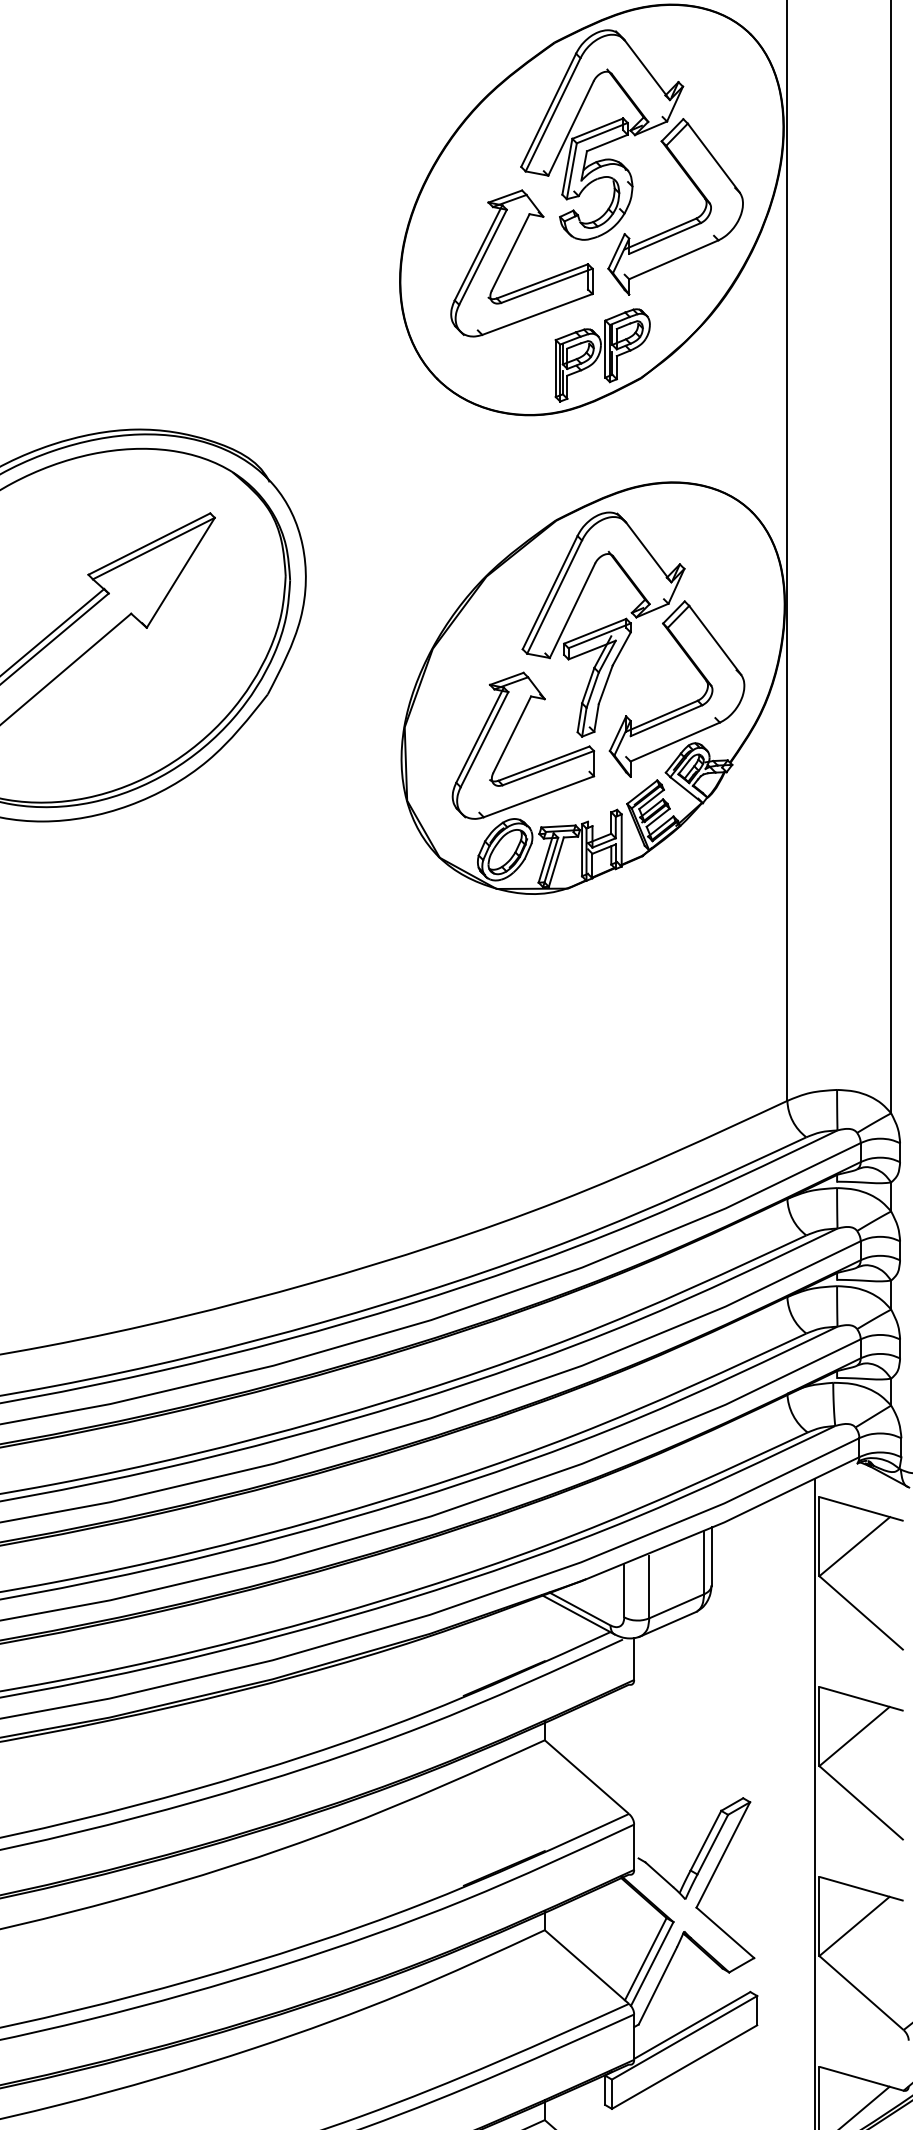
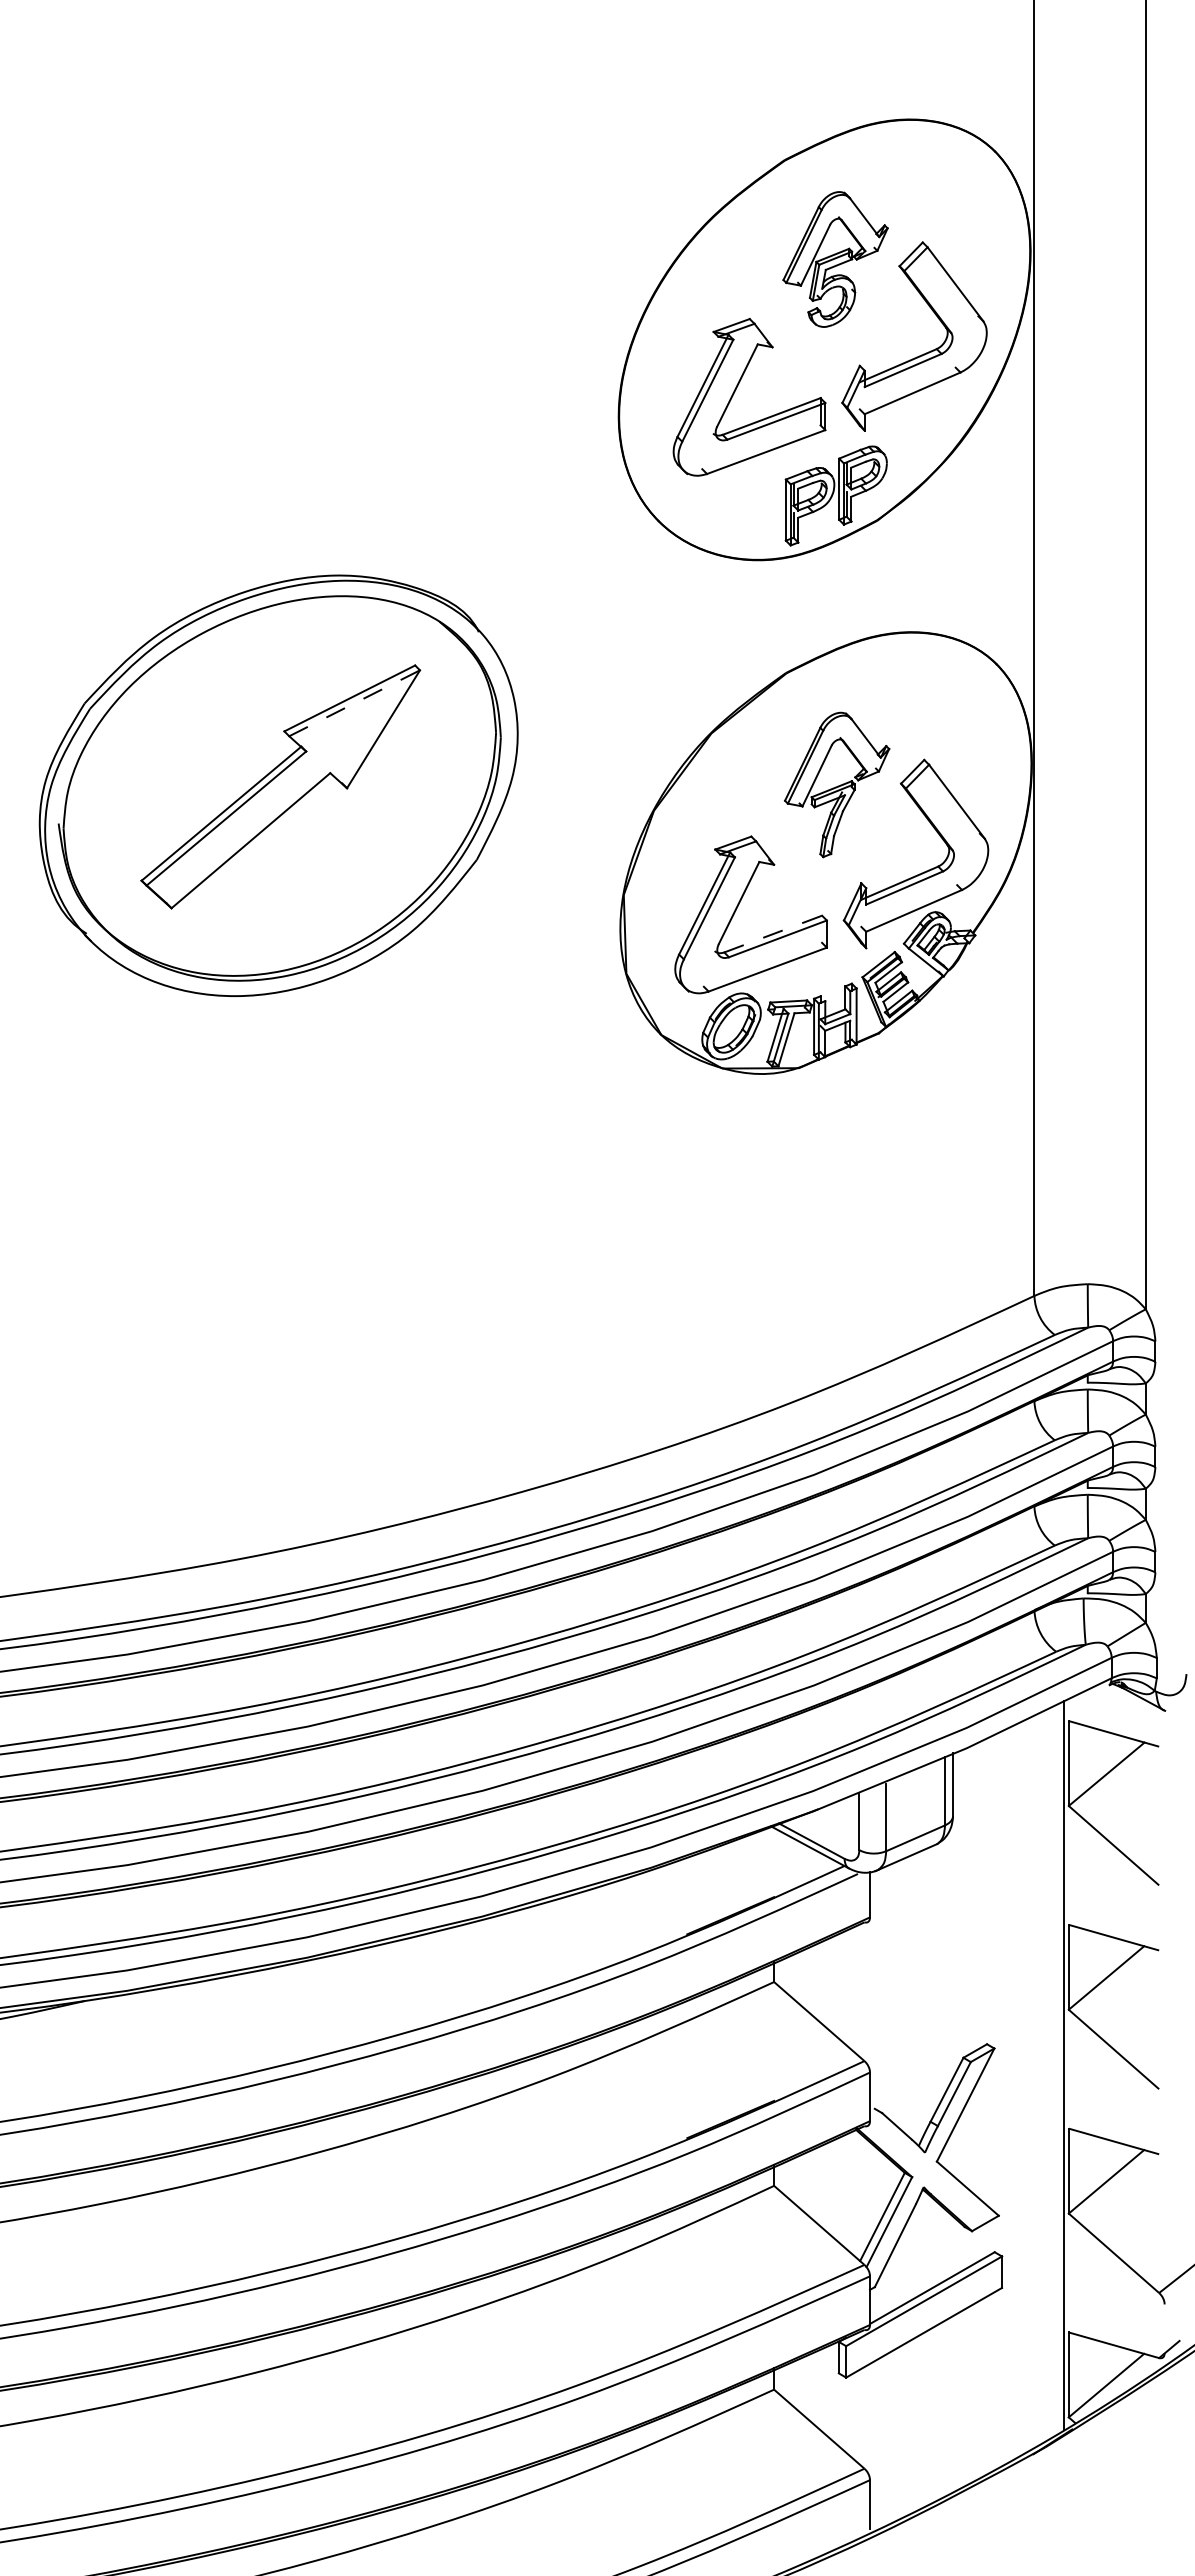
part: (602, 135) -> (835, 259), size x0.6
line: (154, 548) -> (355, 703), solid -> dashed
part: (602, 624) -> (836, 784), size x0.6
line: (544, 763) -> (773, 933), solid -> dashed

